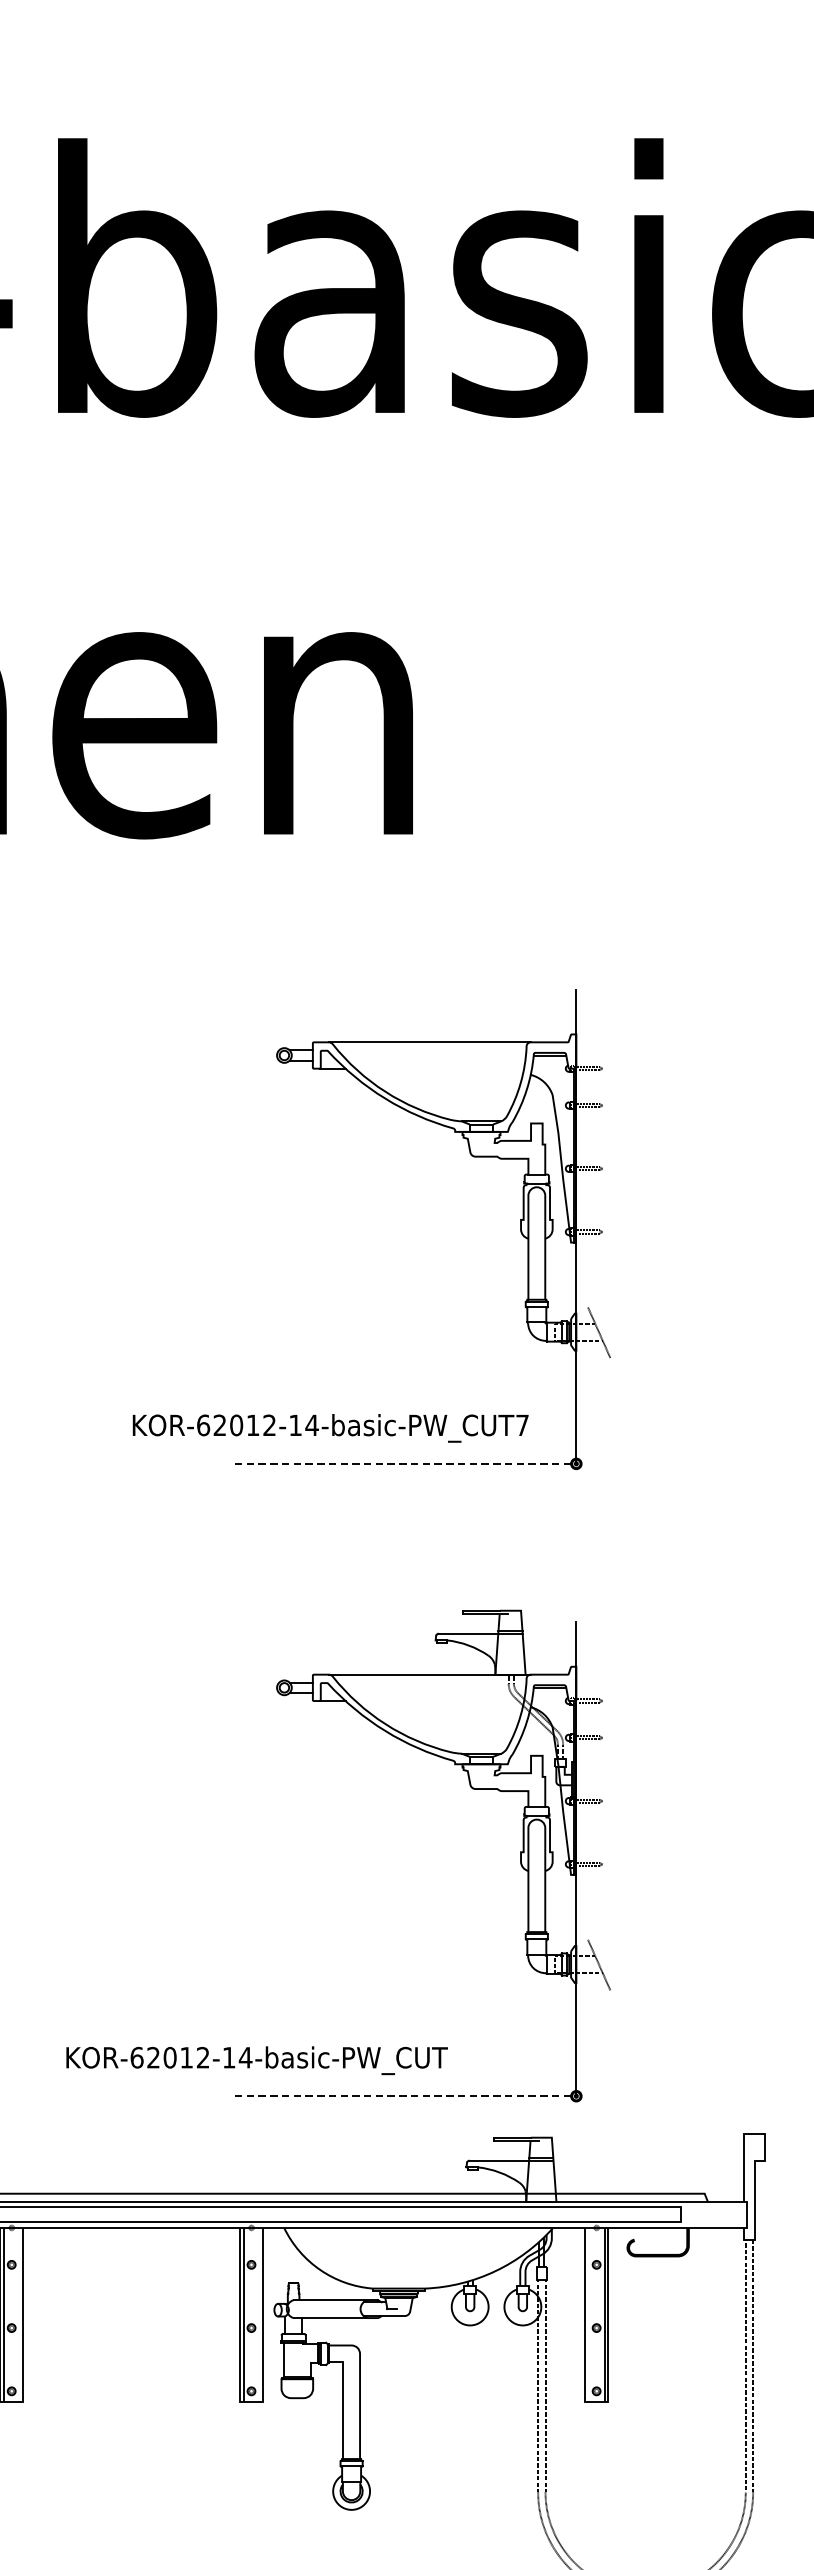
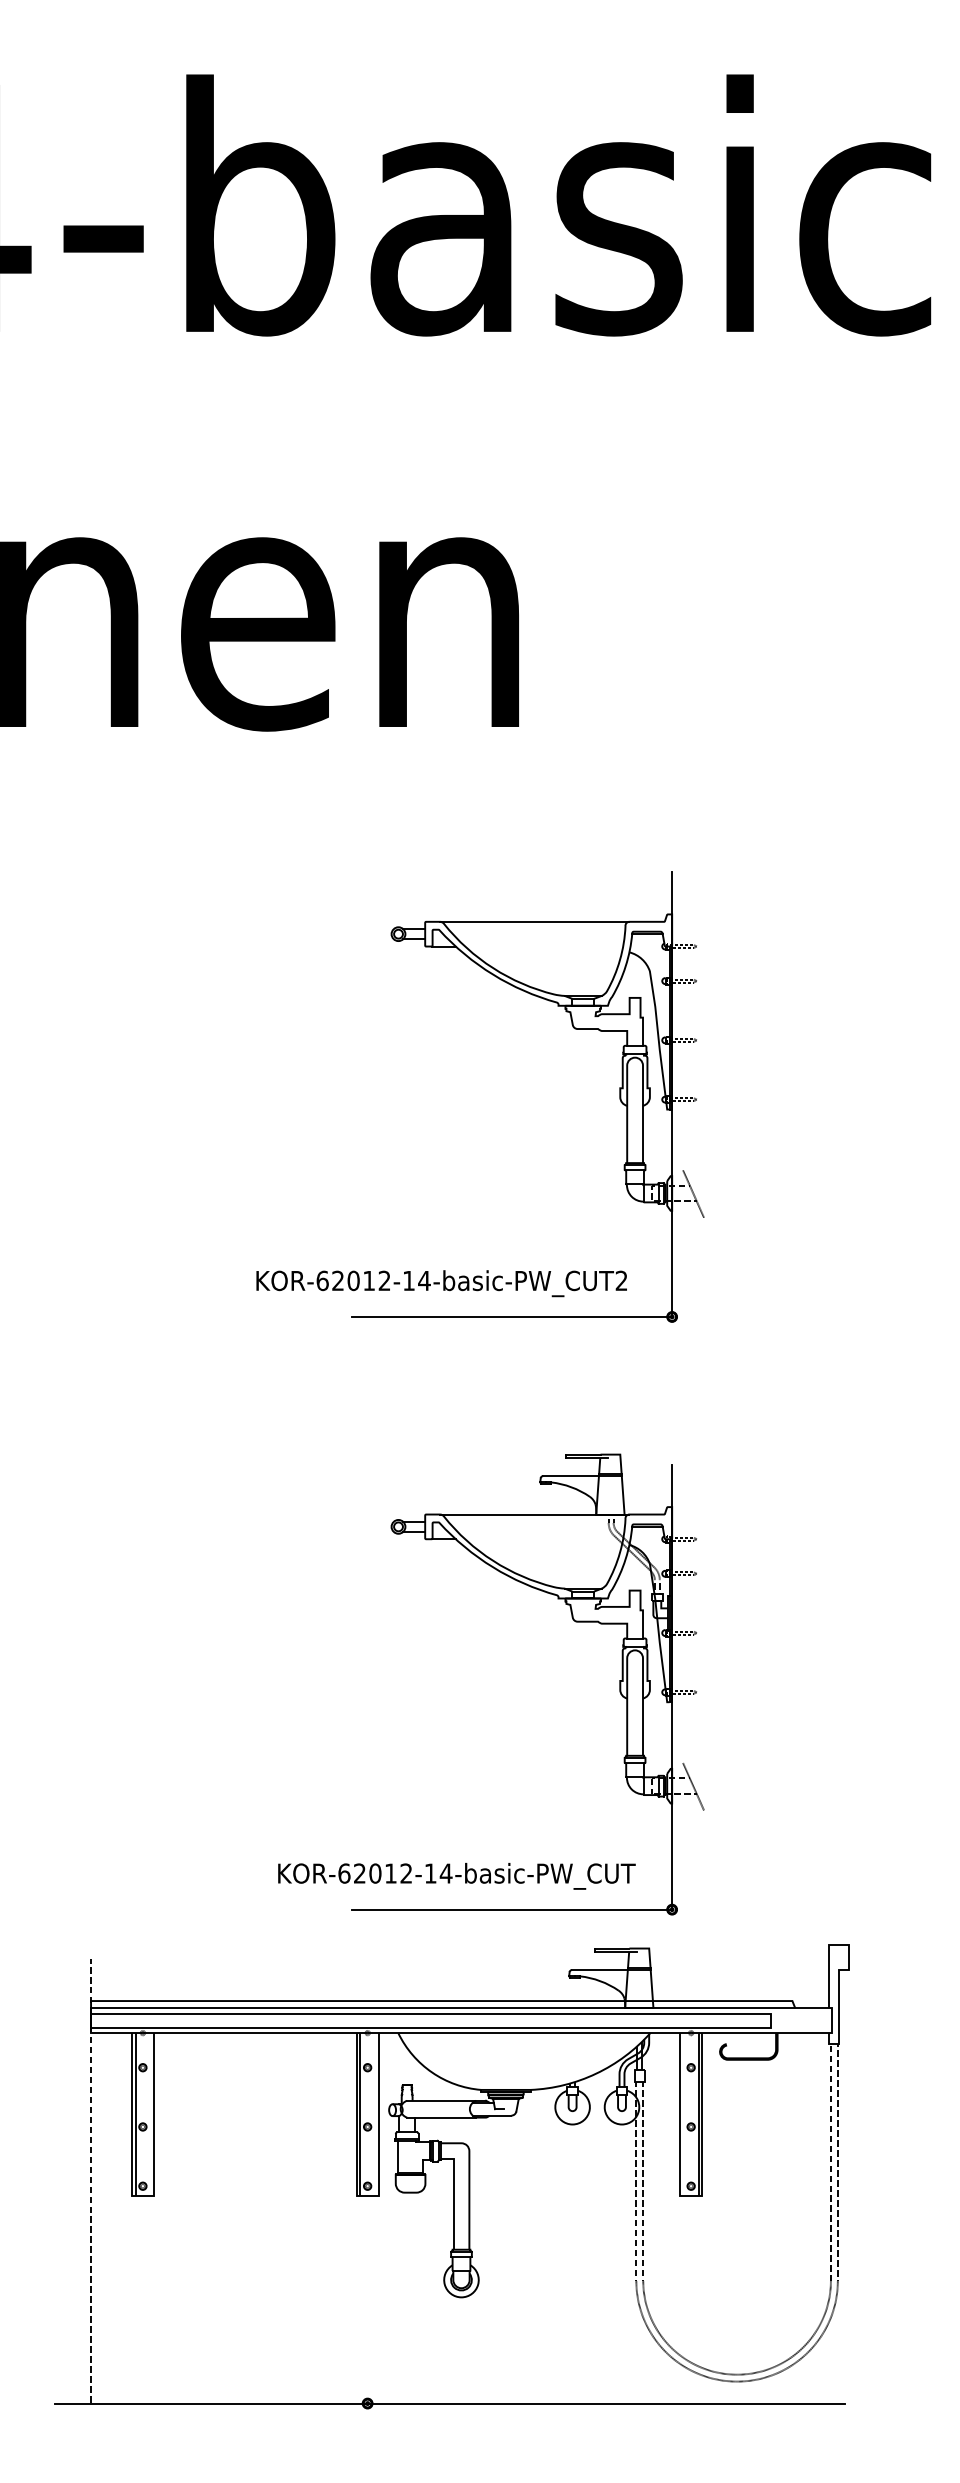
text: (522, 1424) -> (621, 1280), KOR-62012-14-basic-PW_CUT7 -> KOR-62012-14-basic-PW_CUT2
line: (406, 1463) -> (512, 1316), dashed -> solid
text: (256, 2060) -> (456, 1876), moved
line: (406, 2096) -> (512, 1909), dashed -> solid

